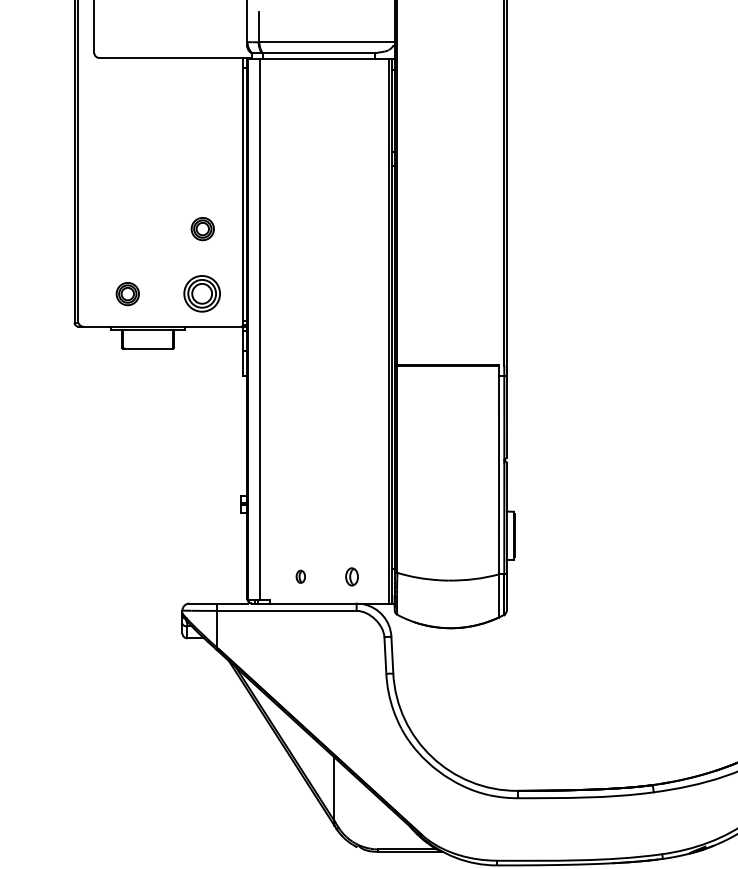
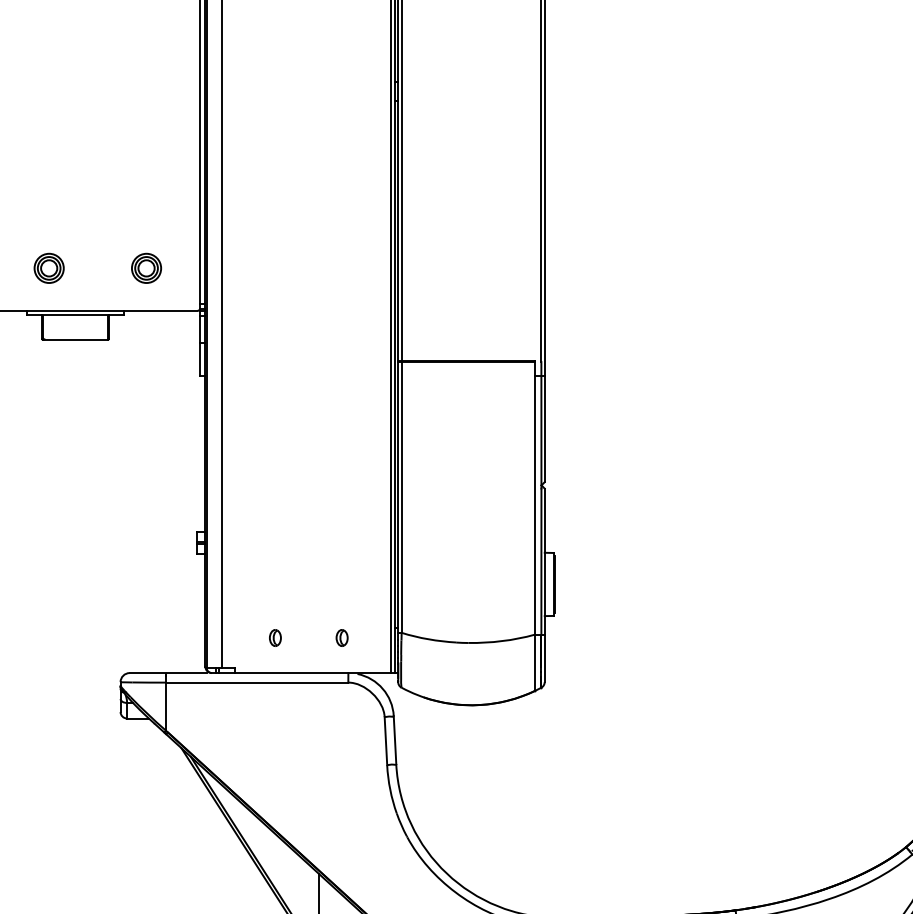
part: (202, 229) -> (146, 183), removed
part: (202, 294) -> (146, 268), size x0.62
part: (351, 576) -> (341, 637), size x0.71

